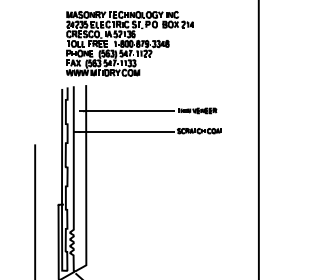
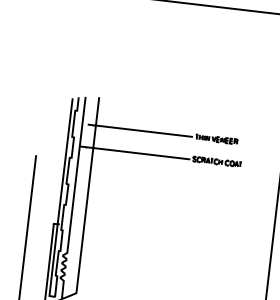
part: (129, 43) -> (151, 57), removed

